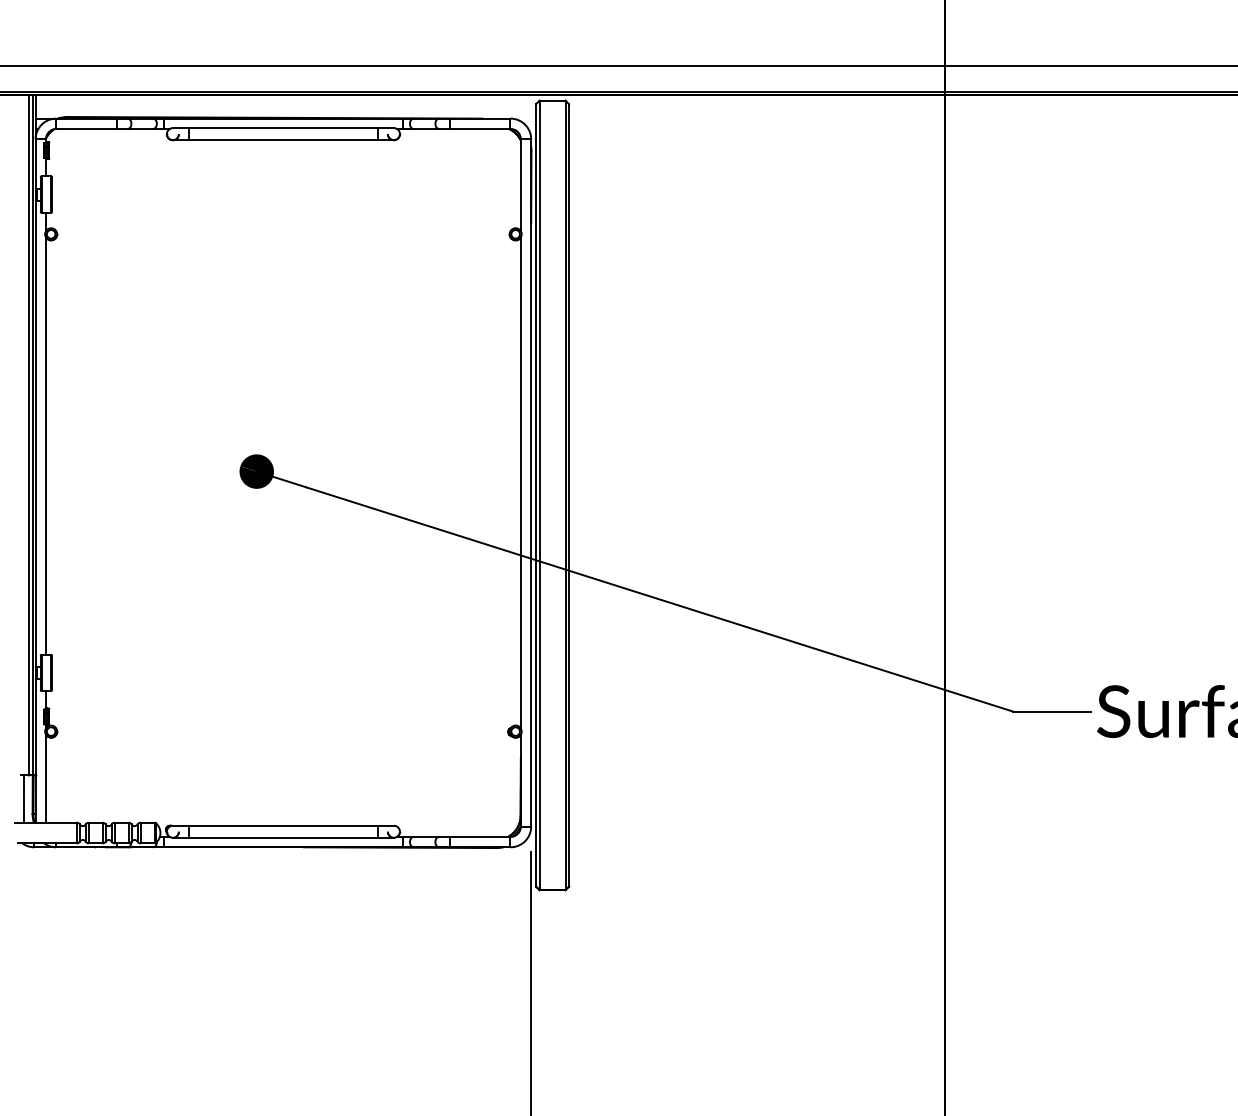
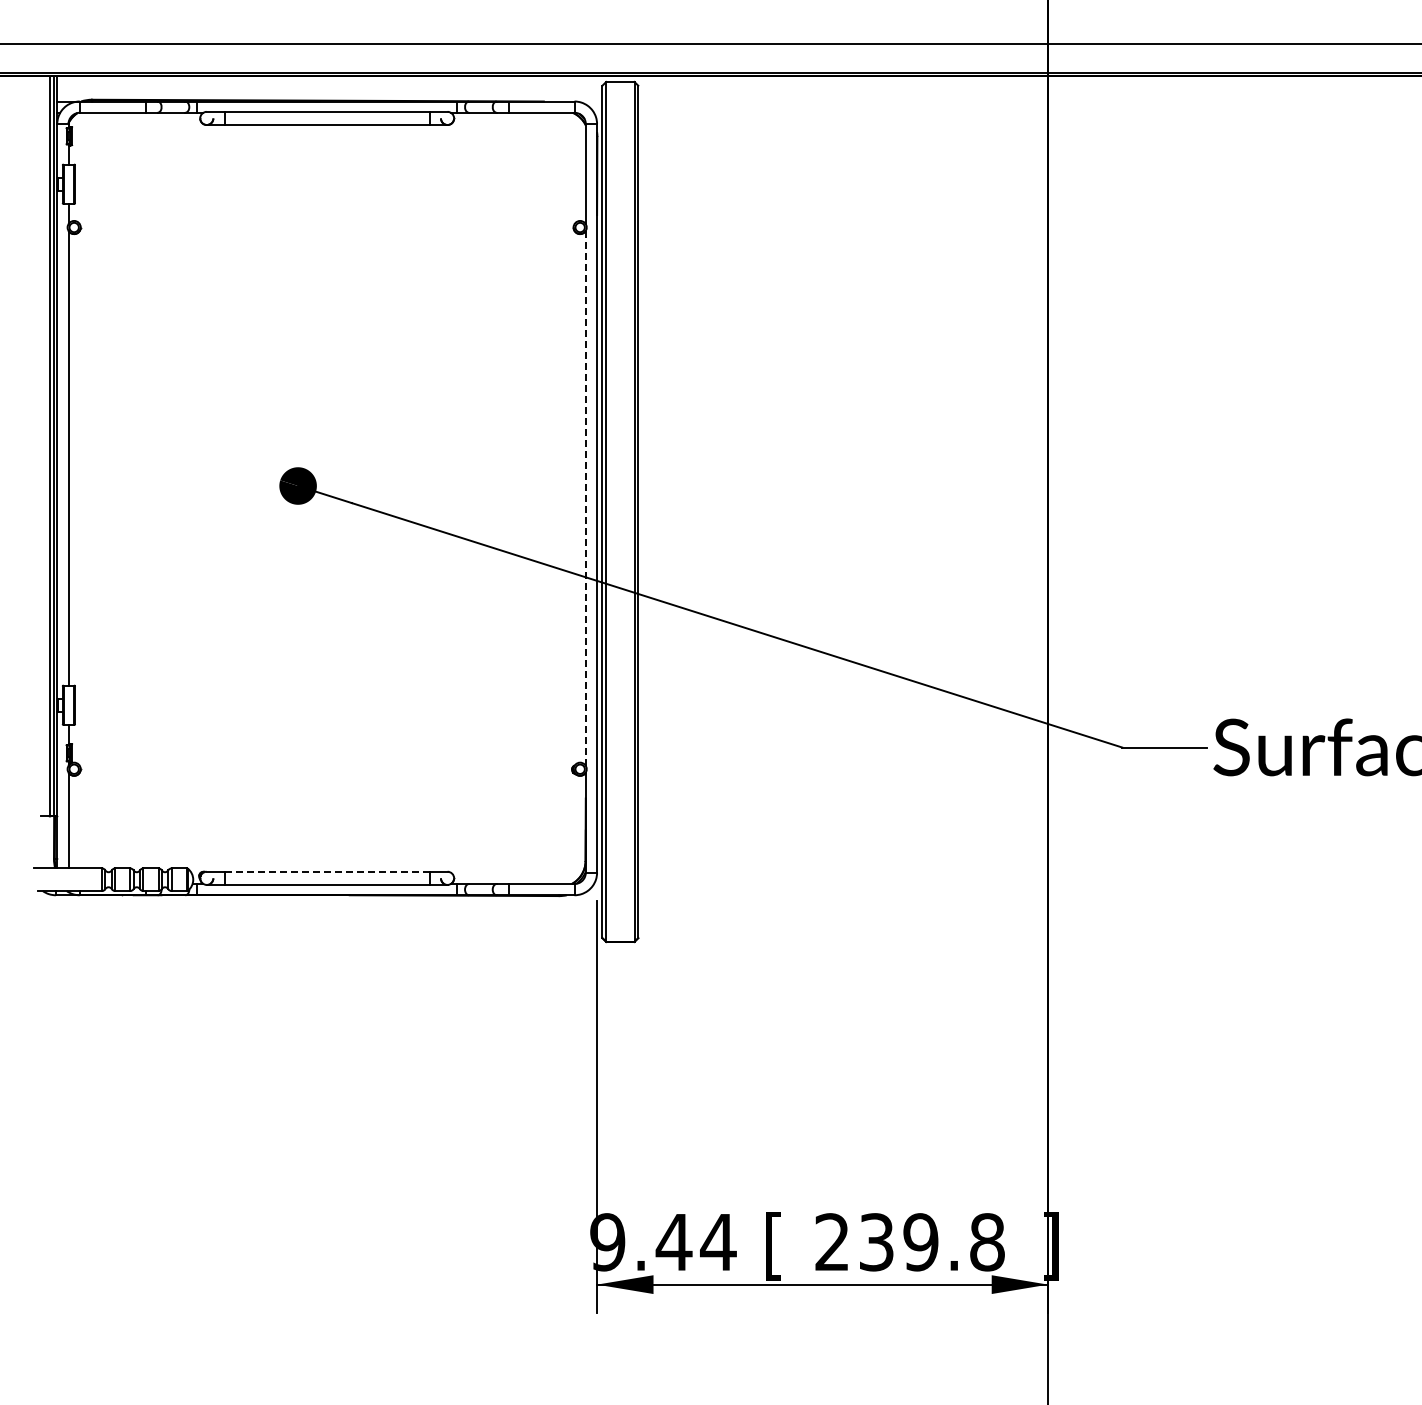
line: (520, 482) -> (585, 497), solid -> dashed
line: (23, 798) -> (44, 842), removed
line: (283, 825) -> (327, 871), solid -> dashed

